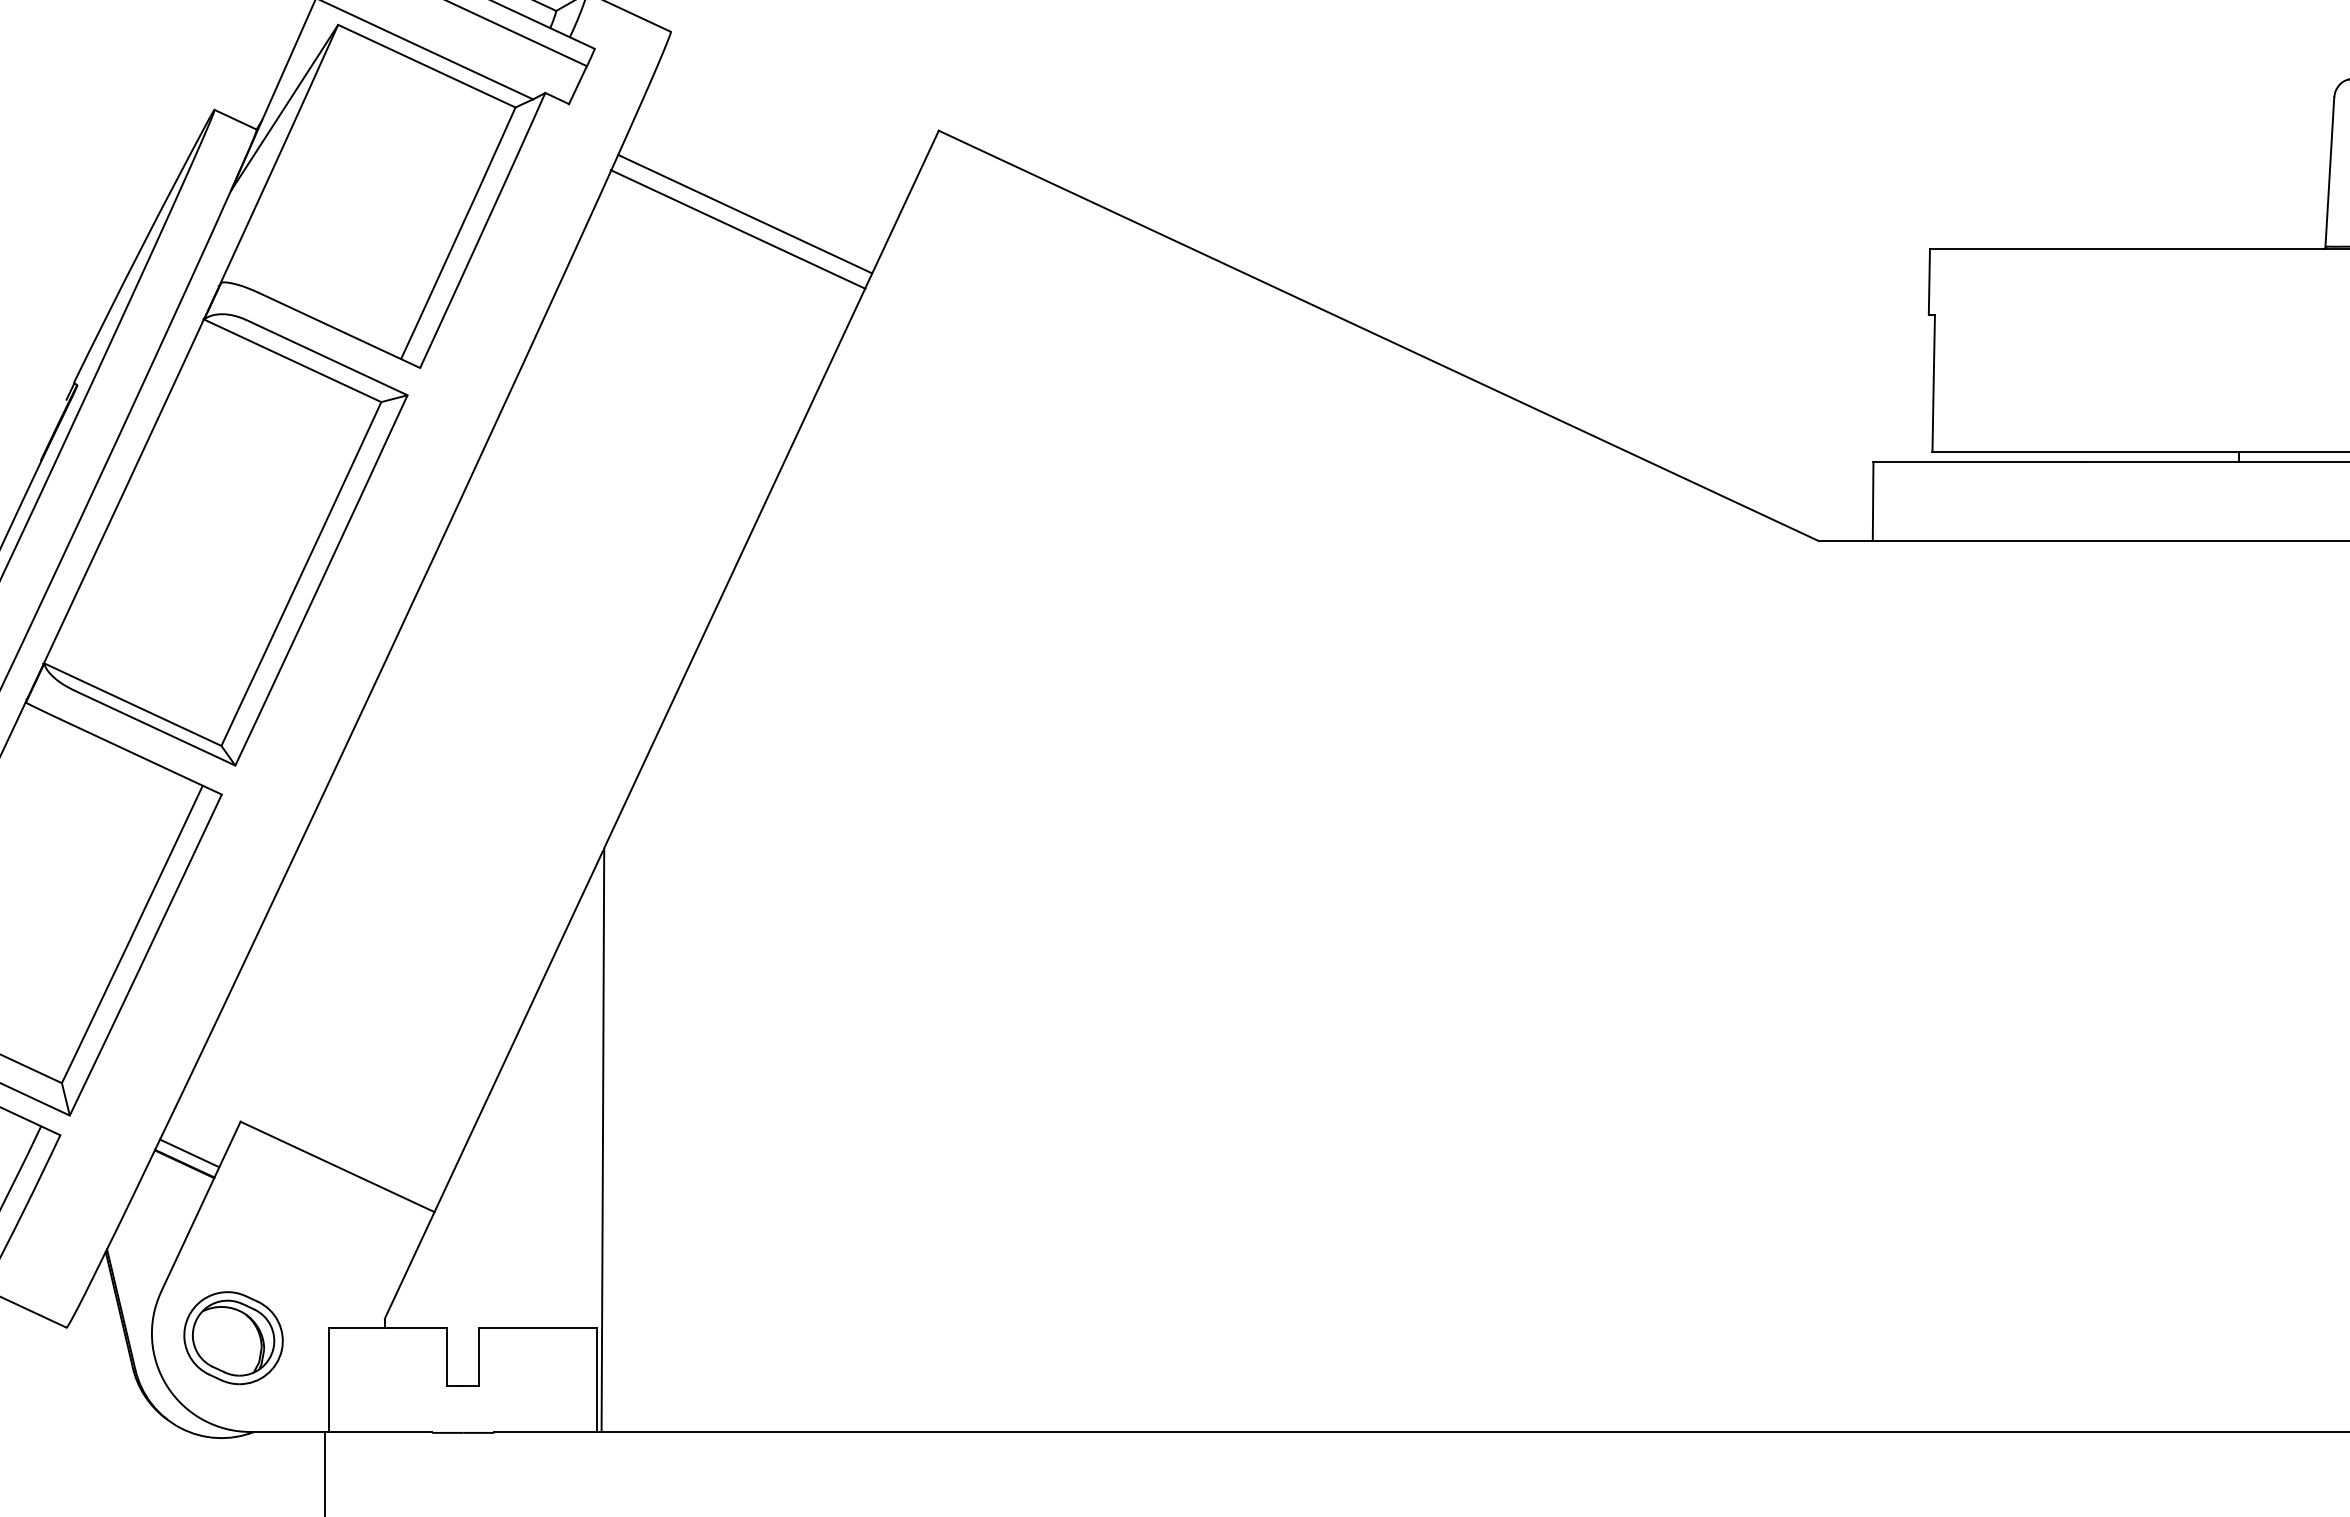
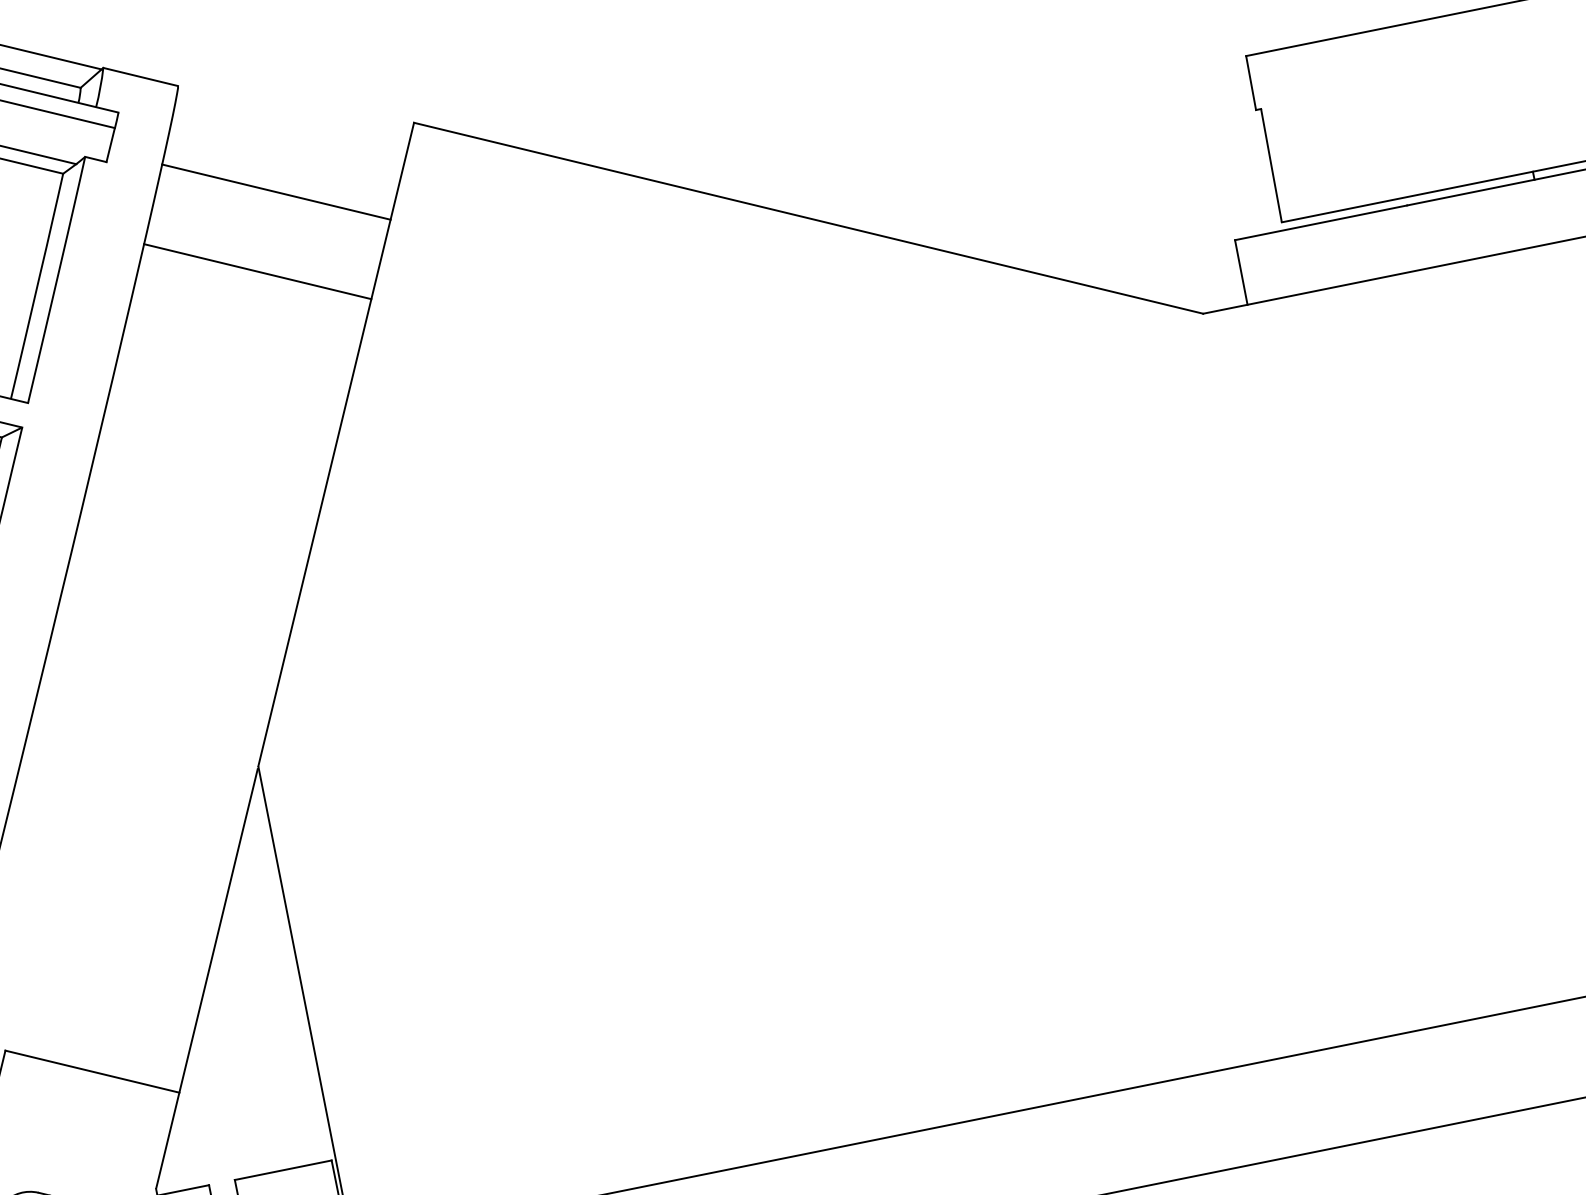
line: (745, 214) -> (257, 271), moved
line: (737, 229) -> (275, 192), moved

